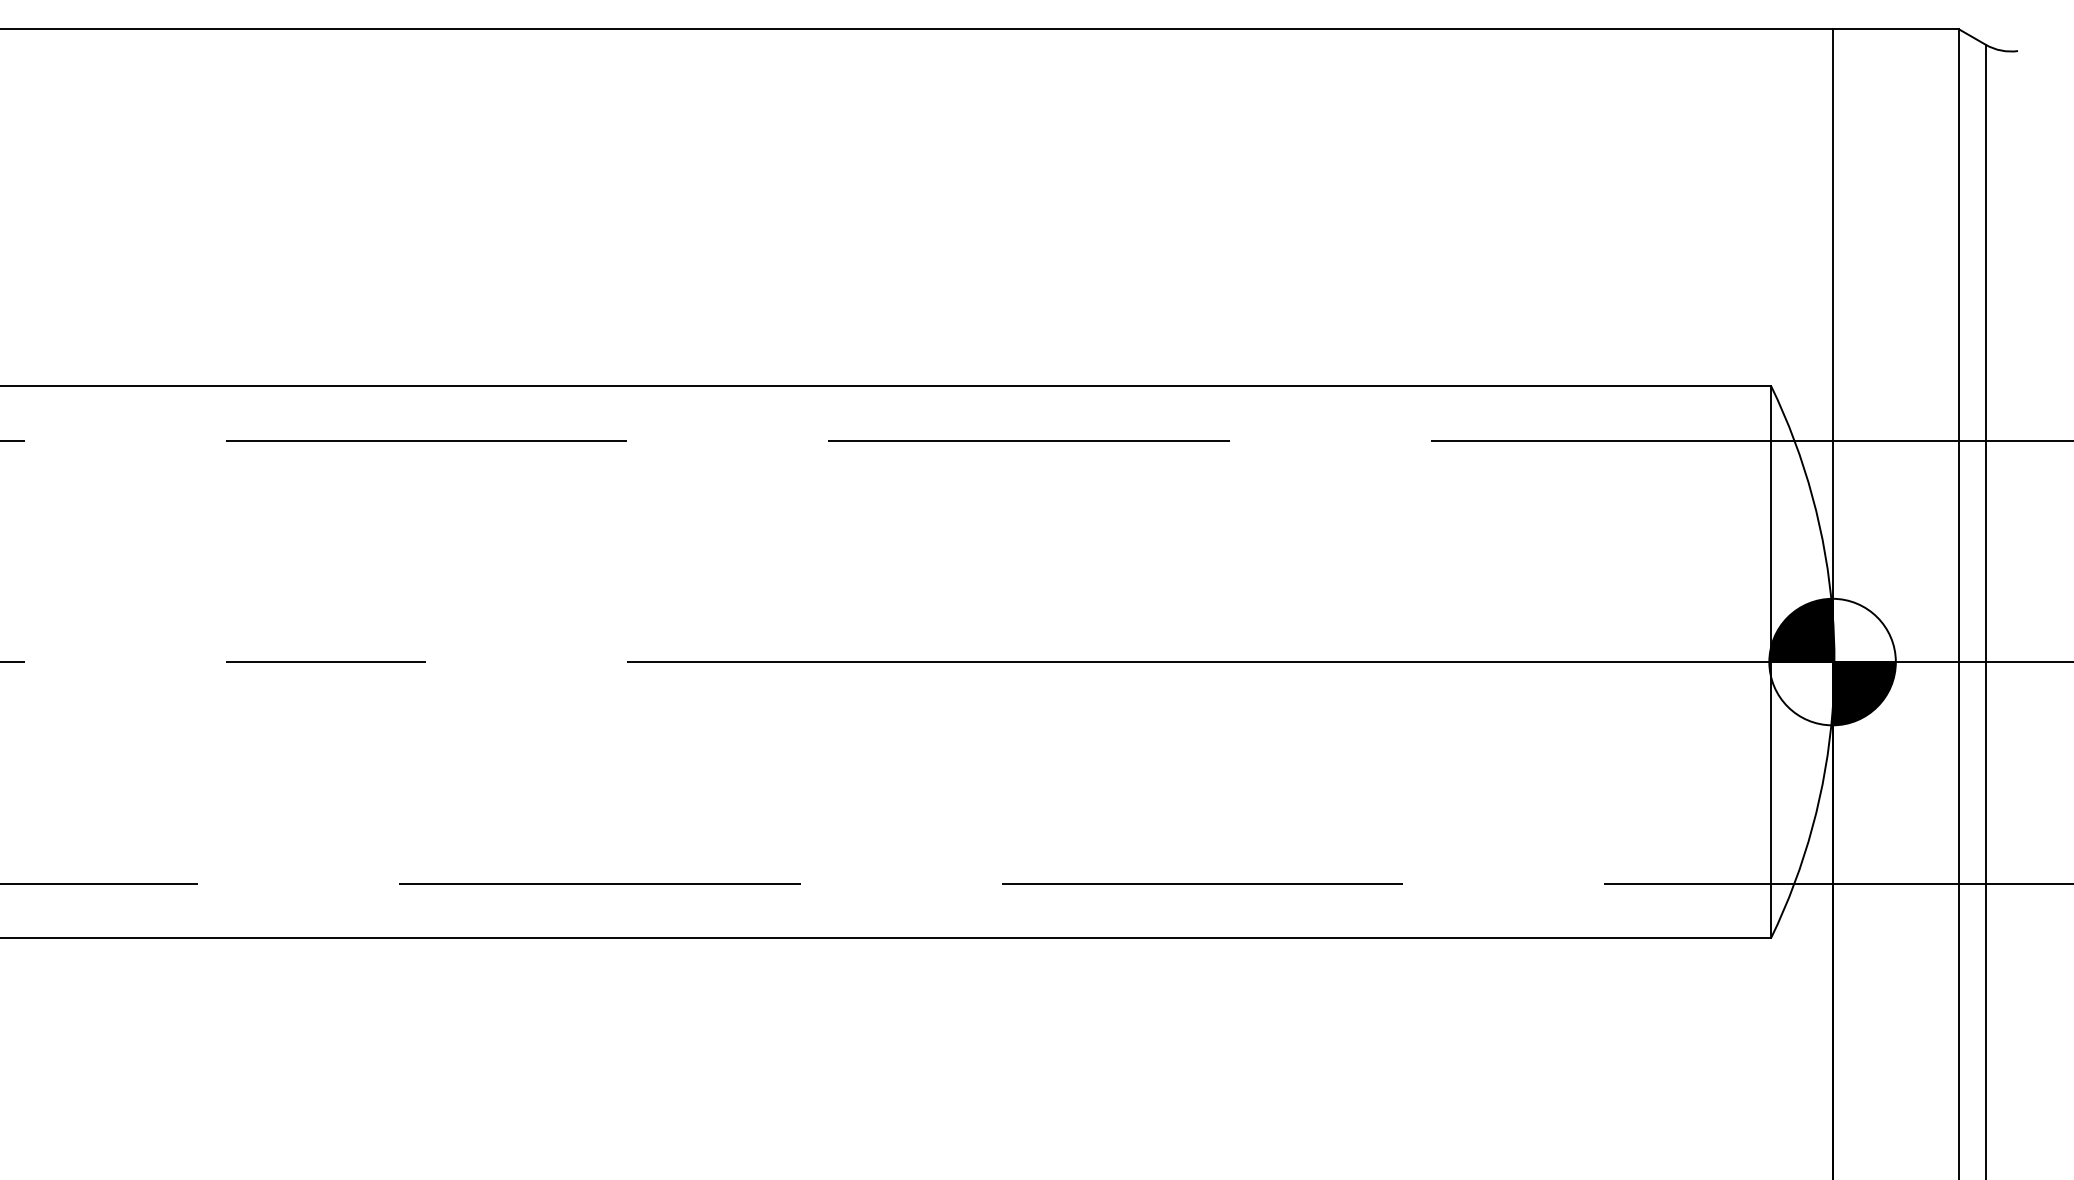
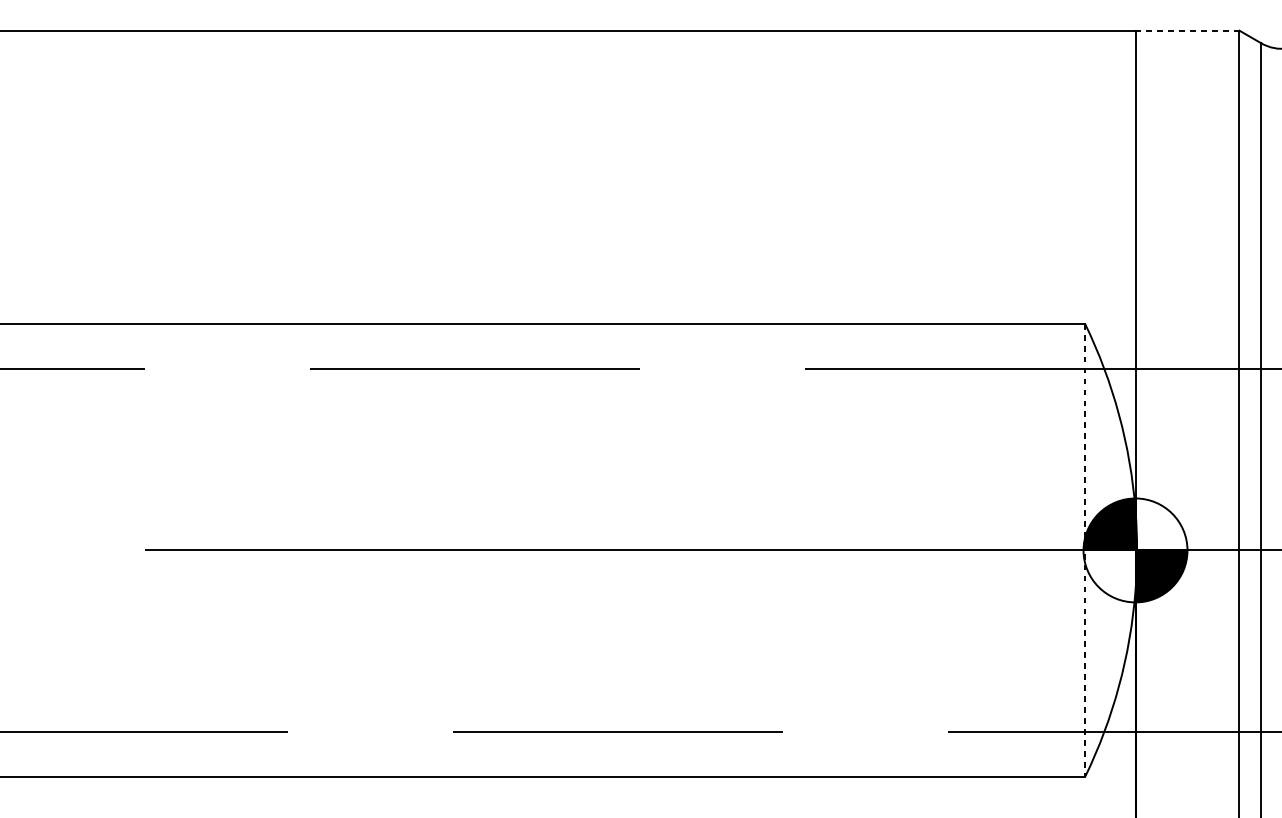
line: (1895, 29) -> (1187, 30), solid -> dashed
line: (1771, 662) -> (1085, 550), solid -> dashed

